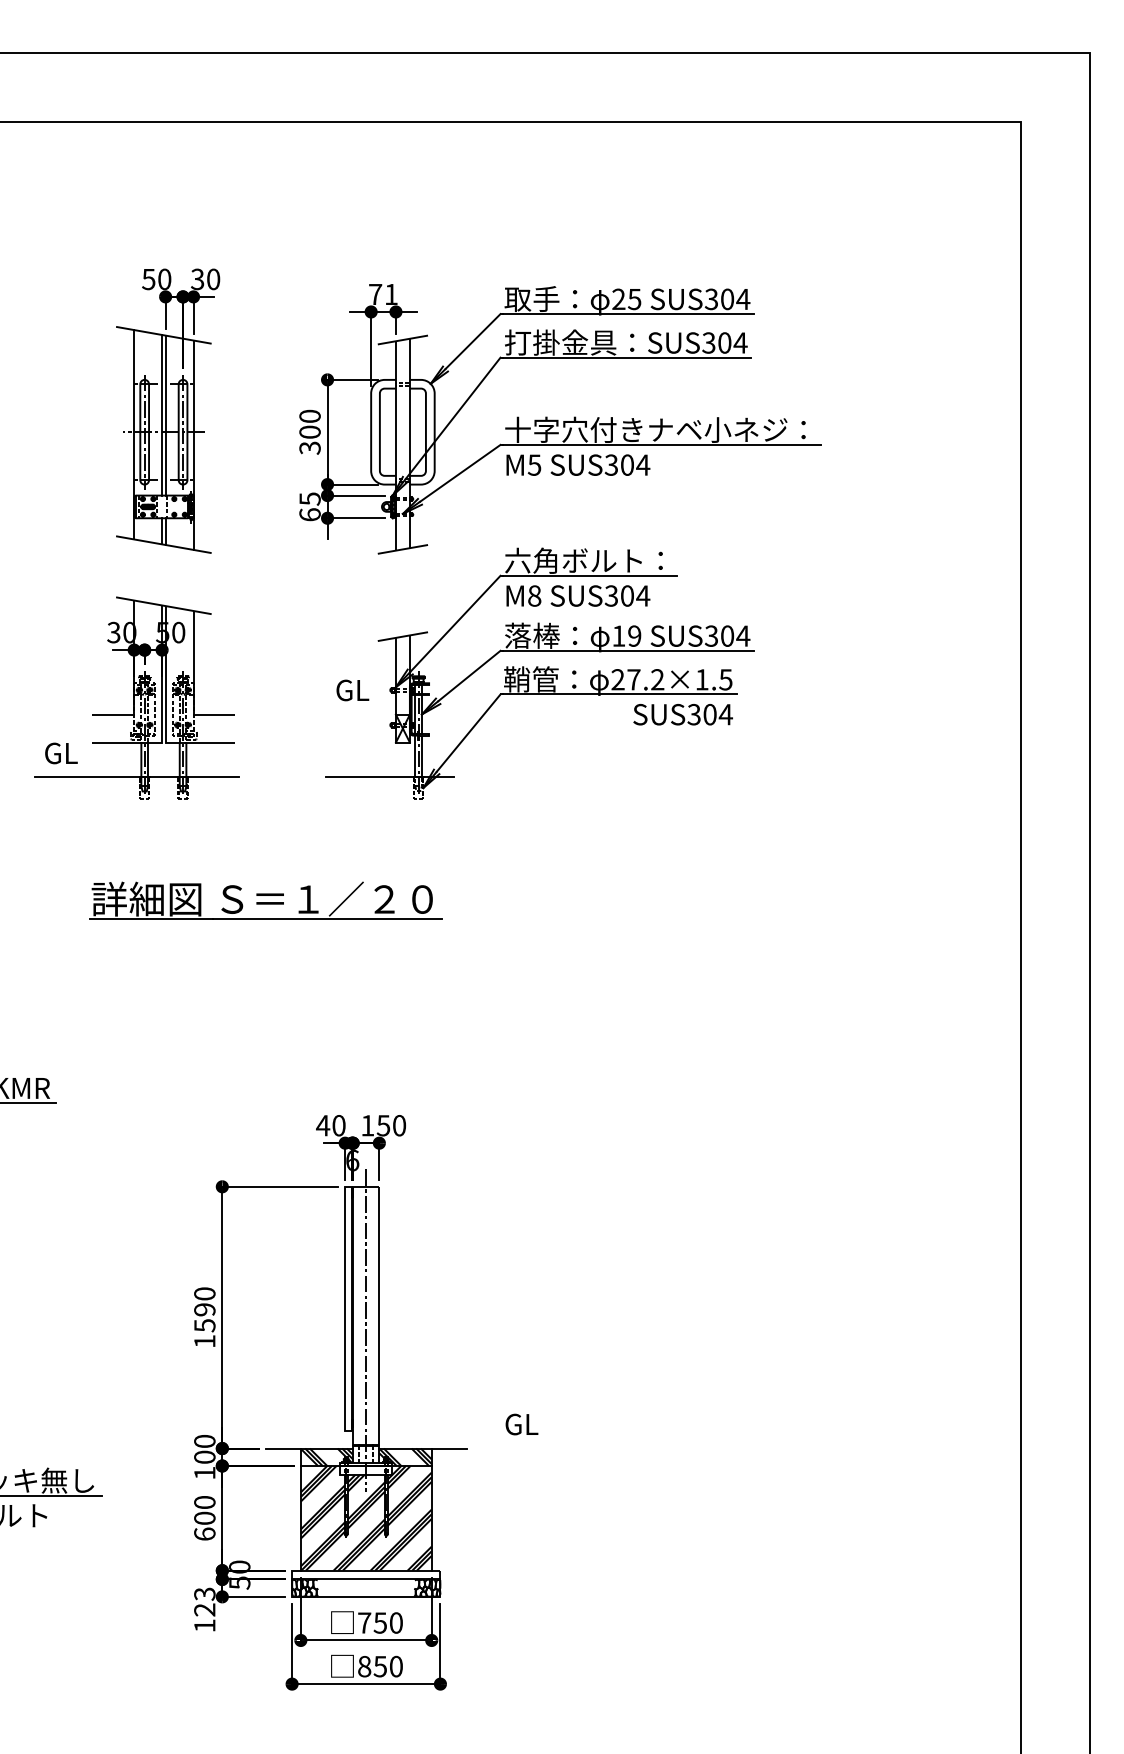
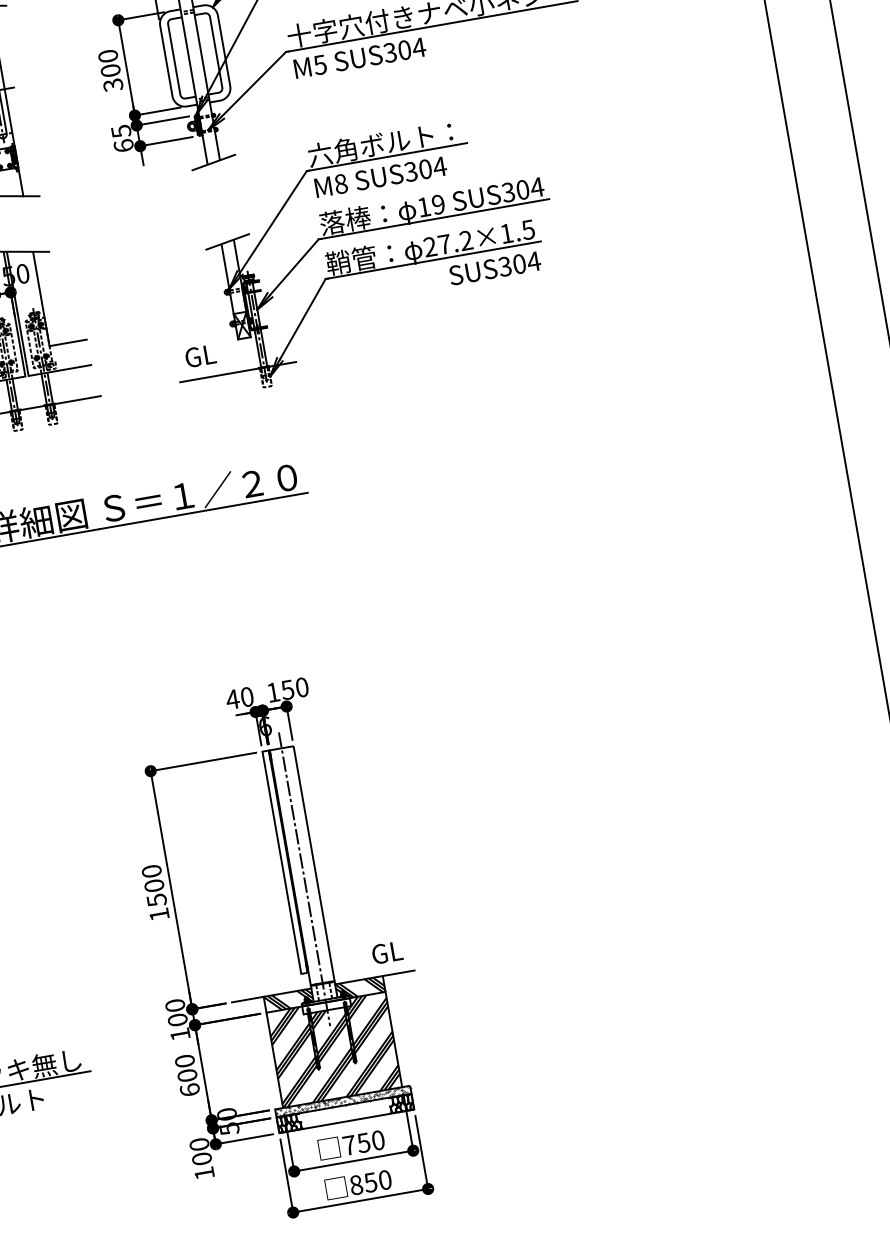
text: (352, 690) -> (200, 356), moved
text: (204, 1309) -> (153, 885), 1590 -> 1500
text: (521, 1424) -> (386, 952), moved
hatch: (366, 1574) -> (343, 1101), added
text: (204, 1601) -> (200, 1151), 123 -> 100

